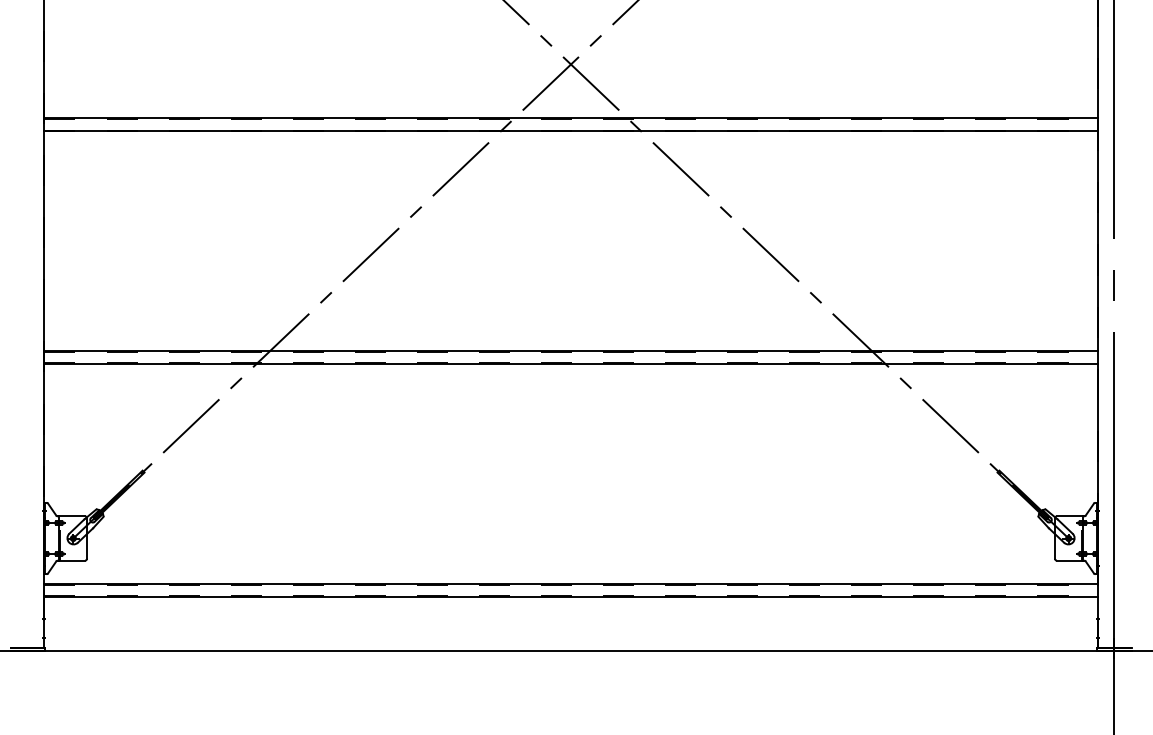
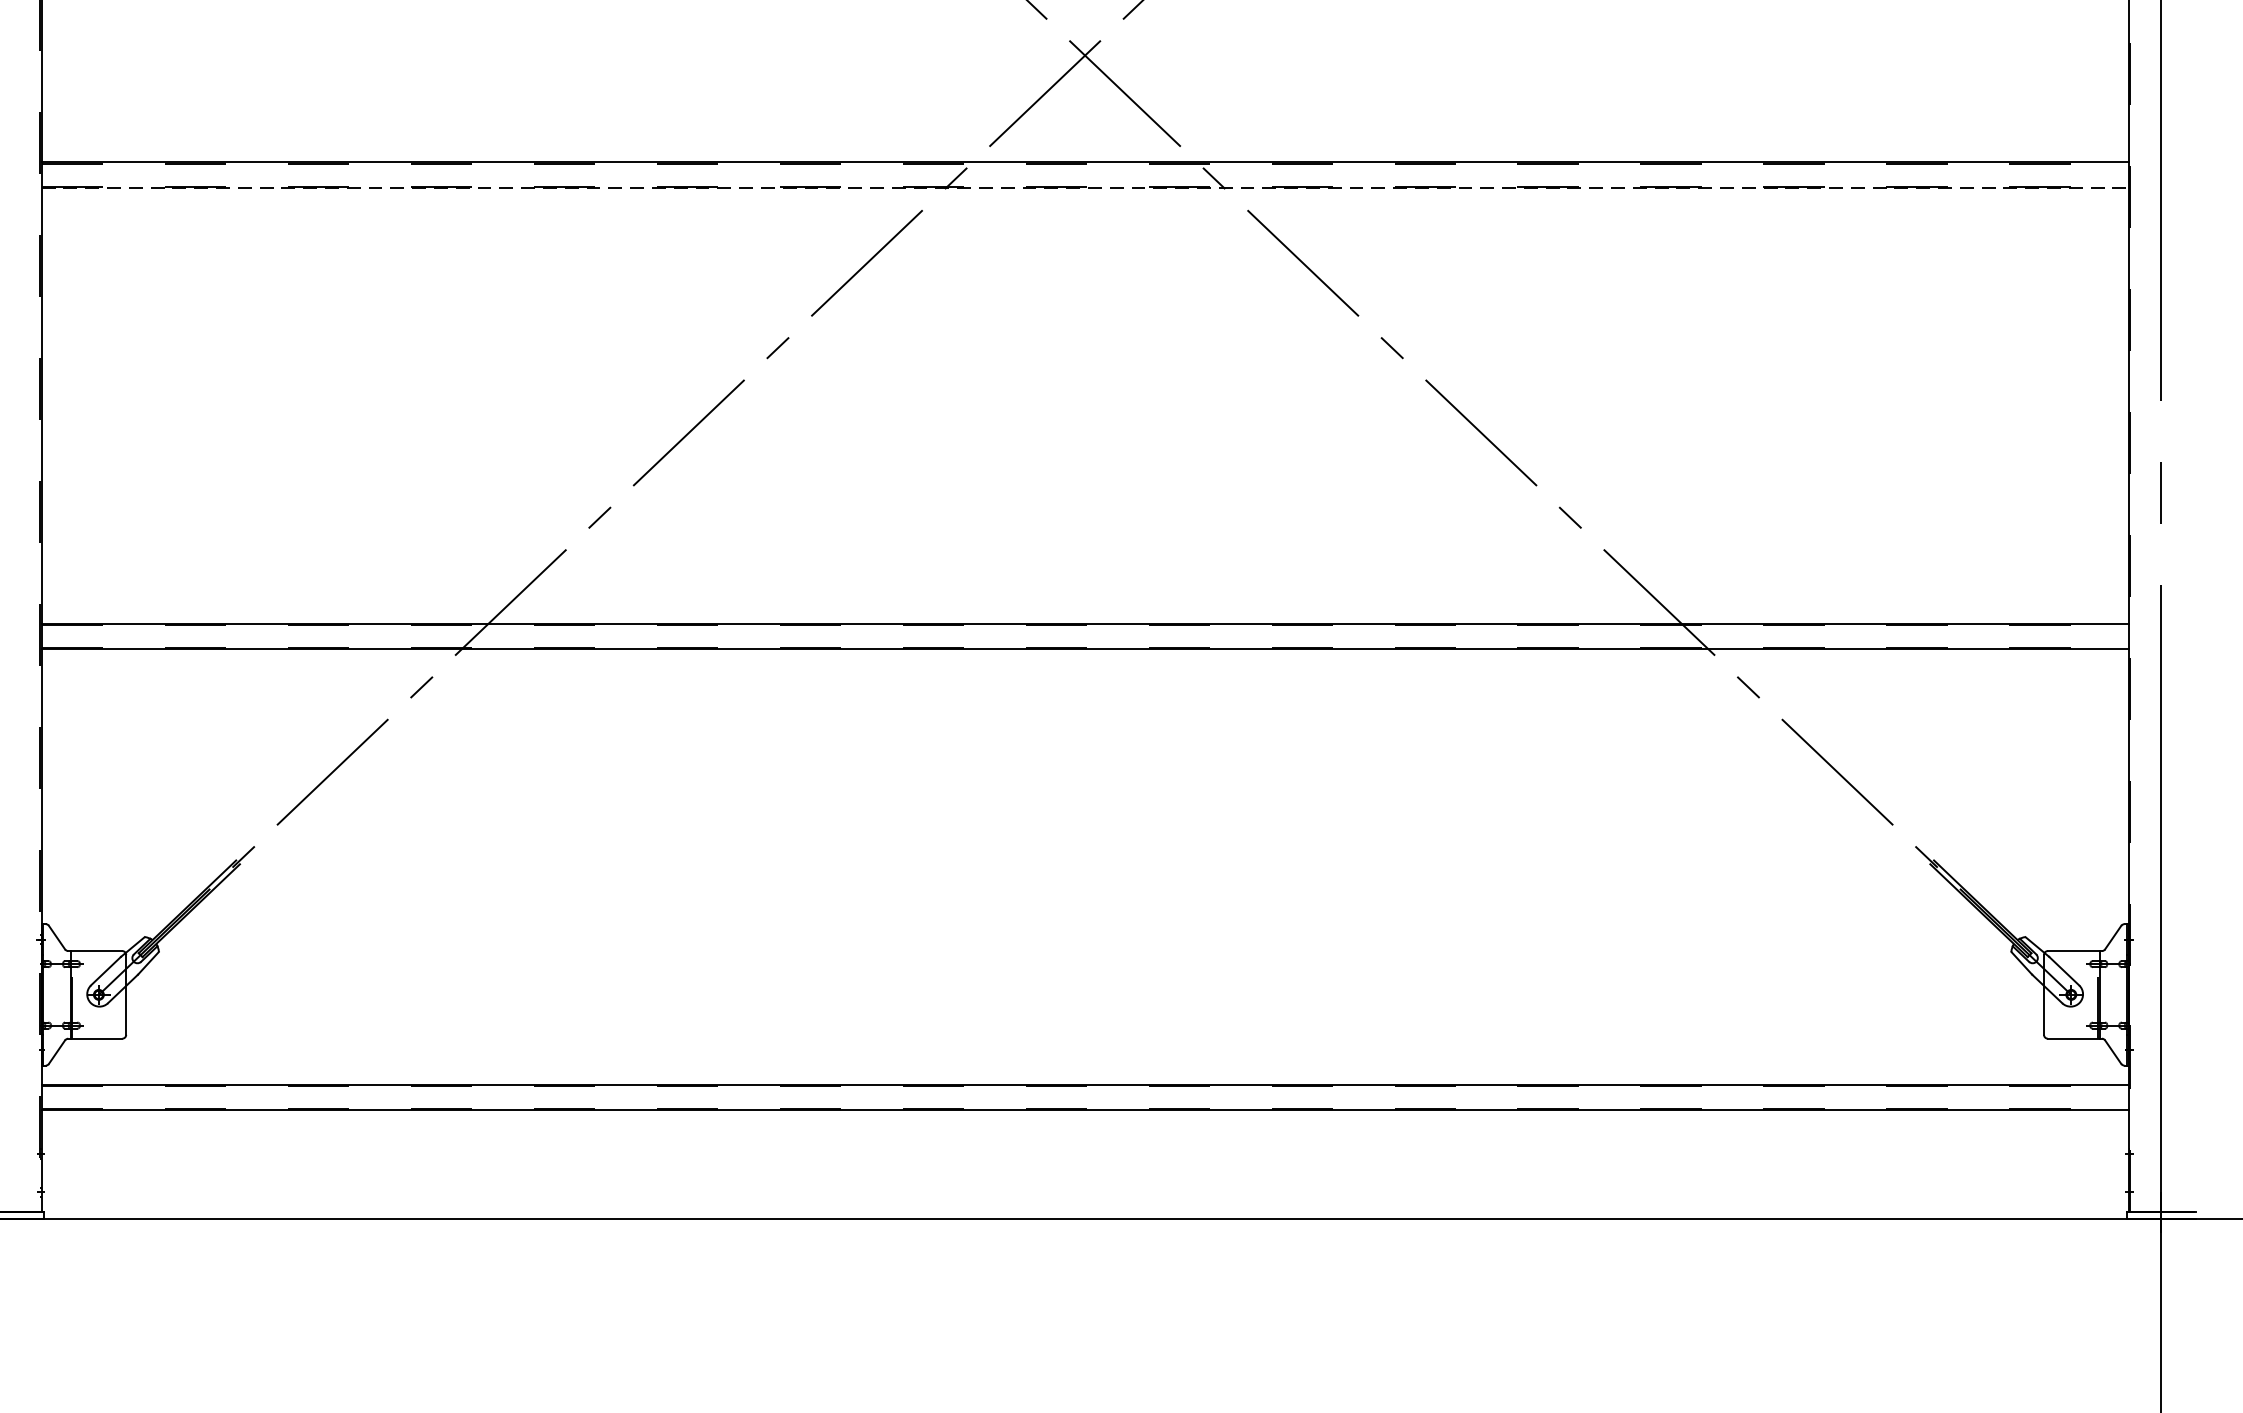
line: (571, 131) -> (1086, 188), solid -> dashed

